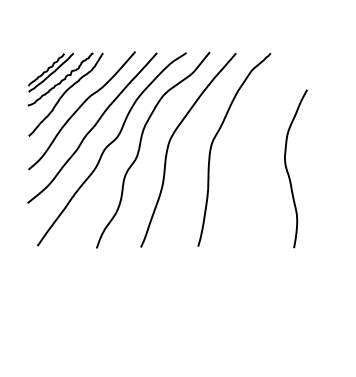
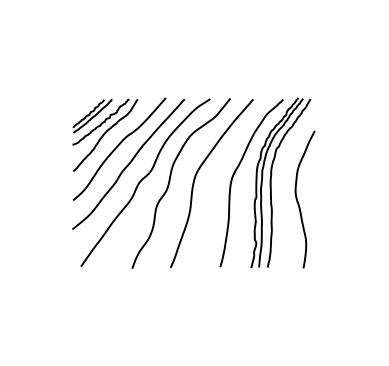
part: (257, 149) -> (271, 182), added

